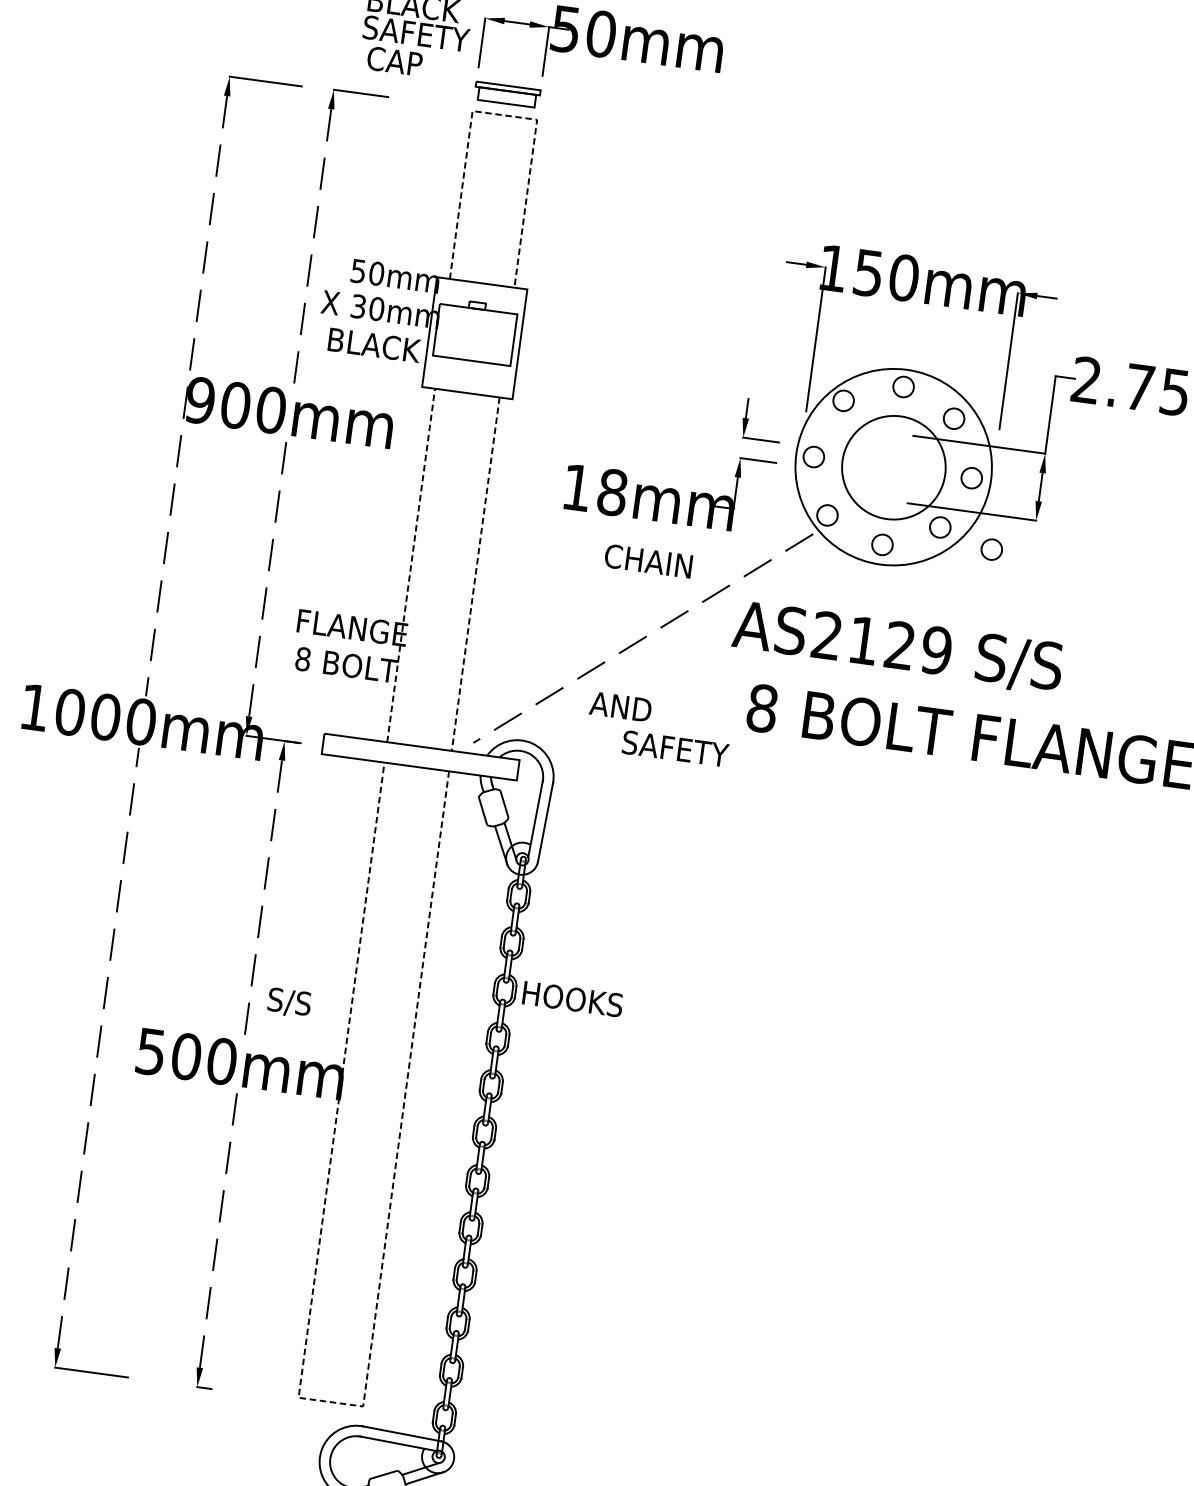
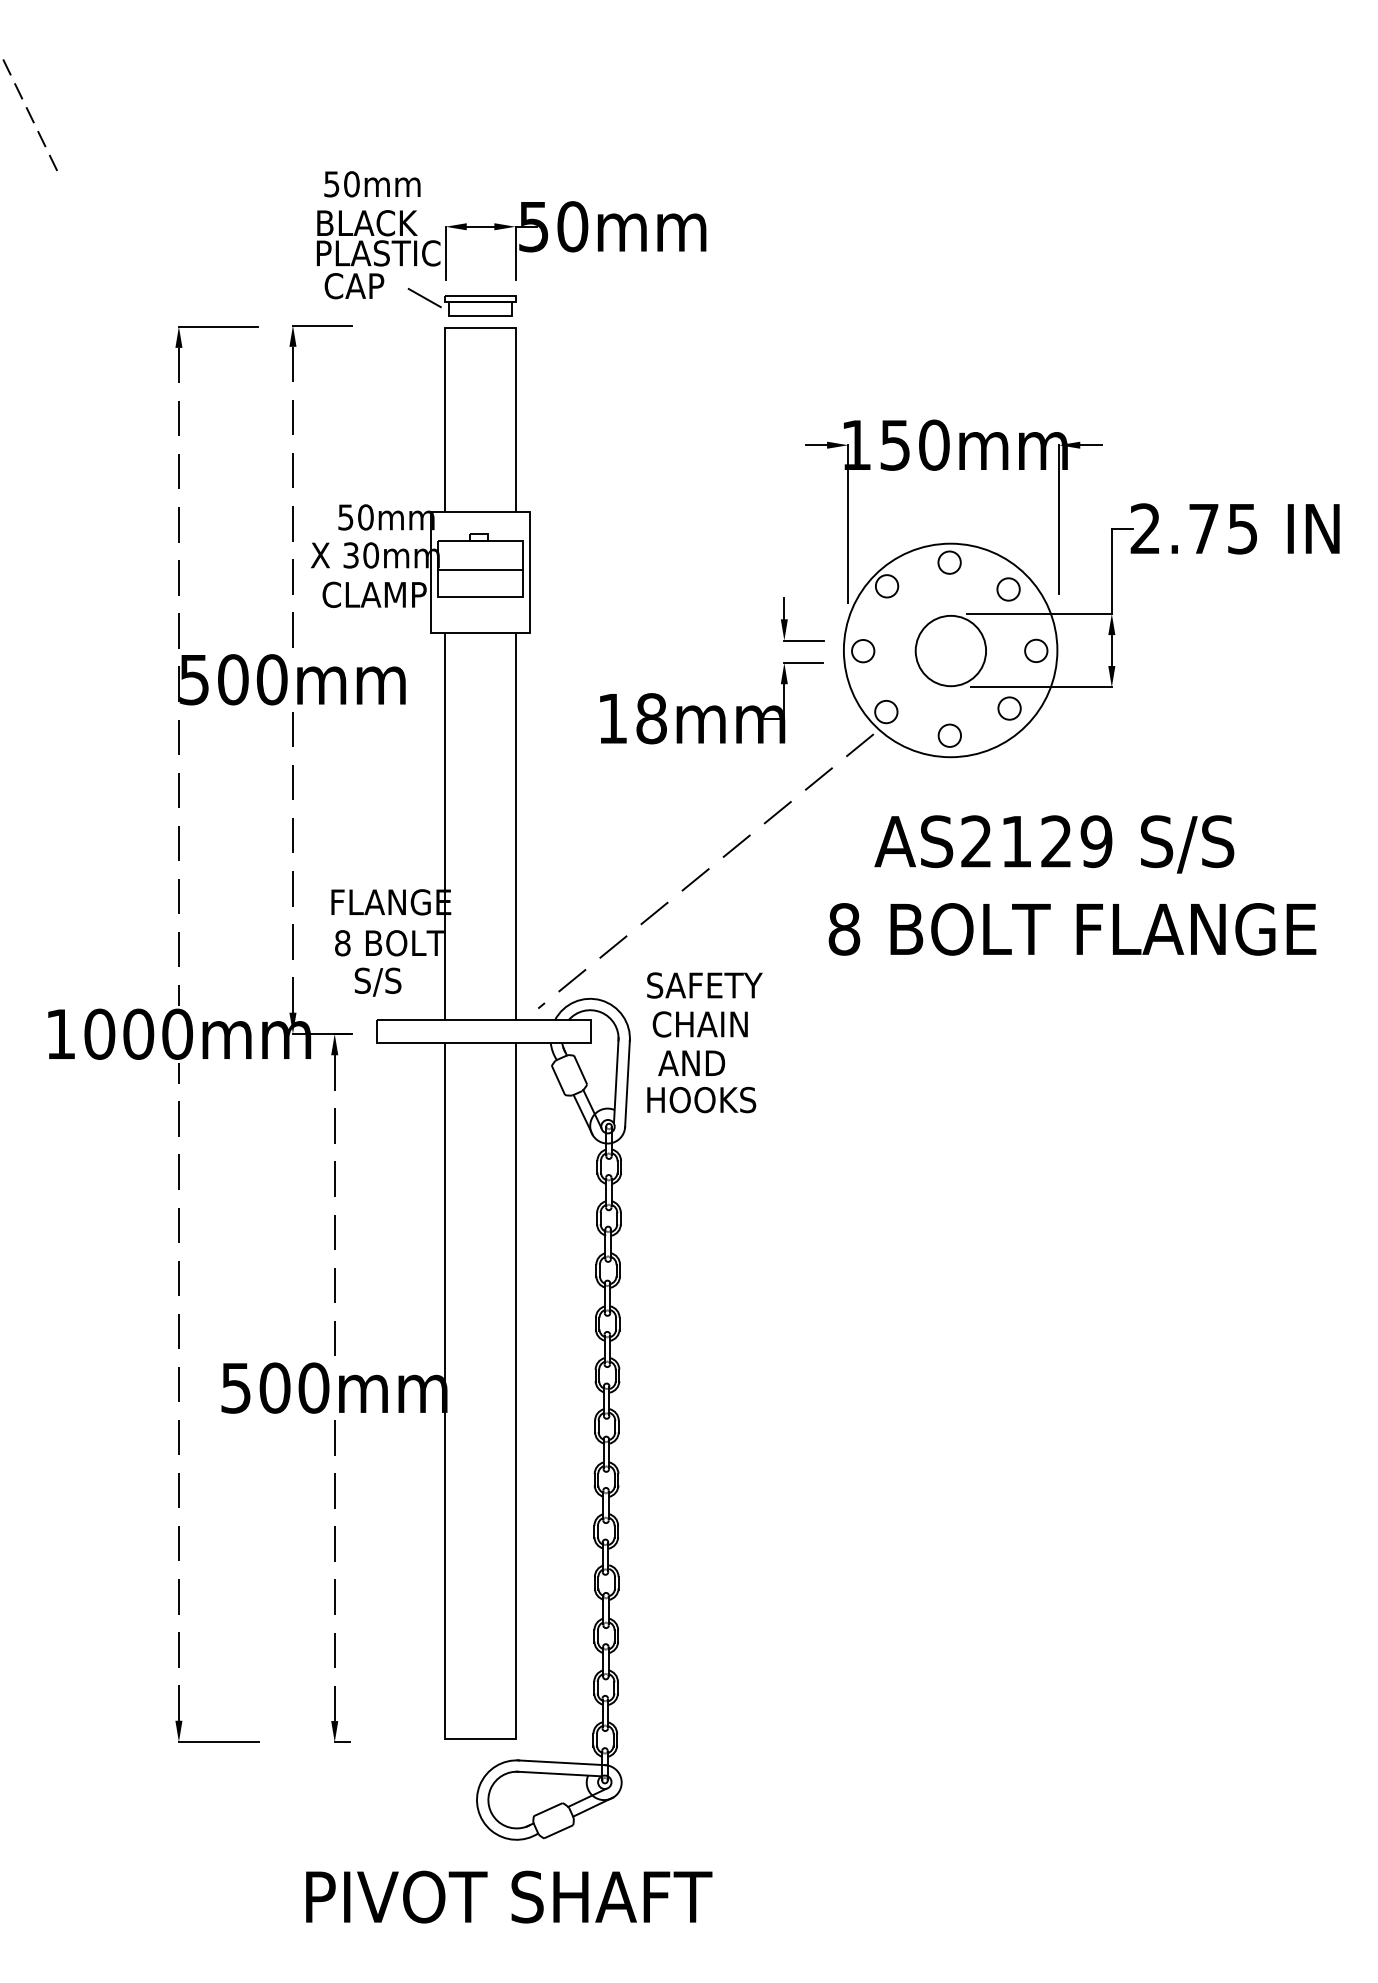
text: (419, 34) -> (377, 253), SAFETY -> PLASTIC
line: (457, 80) -> (424, 297), added
line: (505, 115) -> (481, 328), dashed -> solid
line: (474, 335) -> (480, 569), added
text: (375, 345) -> (374, 594), BLACK -> CLAMP
text: (200, 400) -> (194, 679), 900mm -> 500mm
circle: (893, 467) -> (950, 650), size x0.62
circle: (992, 549) -> (1068, 724), removed
text: (647, 561) -> (699, 1024), moved
line: (411, 565) -> (445, 826), dashed -> solid
line: (476, 574) -> (516, 826), dashed -> solid
text: (897, 647) -> (1054, 844), moved
text: (620, 706) -> (691, 1062), moved
text: (675, 748) -> (704, 985), moved
text: (572, 998) -> (701, 1099), moved
text: (289, 1002) -> (377, 981), moved
line: (330, 1402) -> (480, 1739), dashed -> solid

